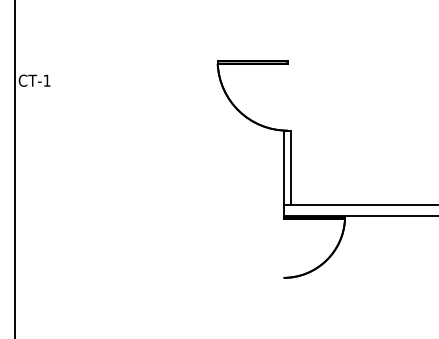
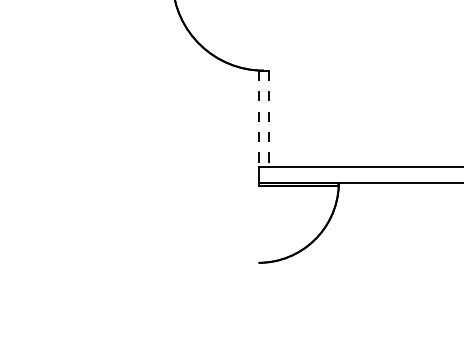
line: (283, 167) -> (258, 118), solid -> dashed
line: (291, 167) -> (268, 118), solid -> dashed

